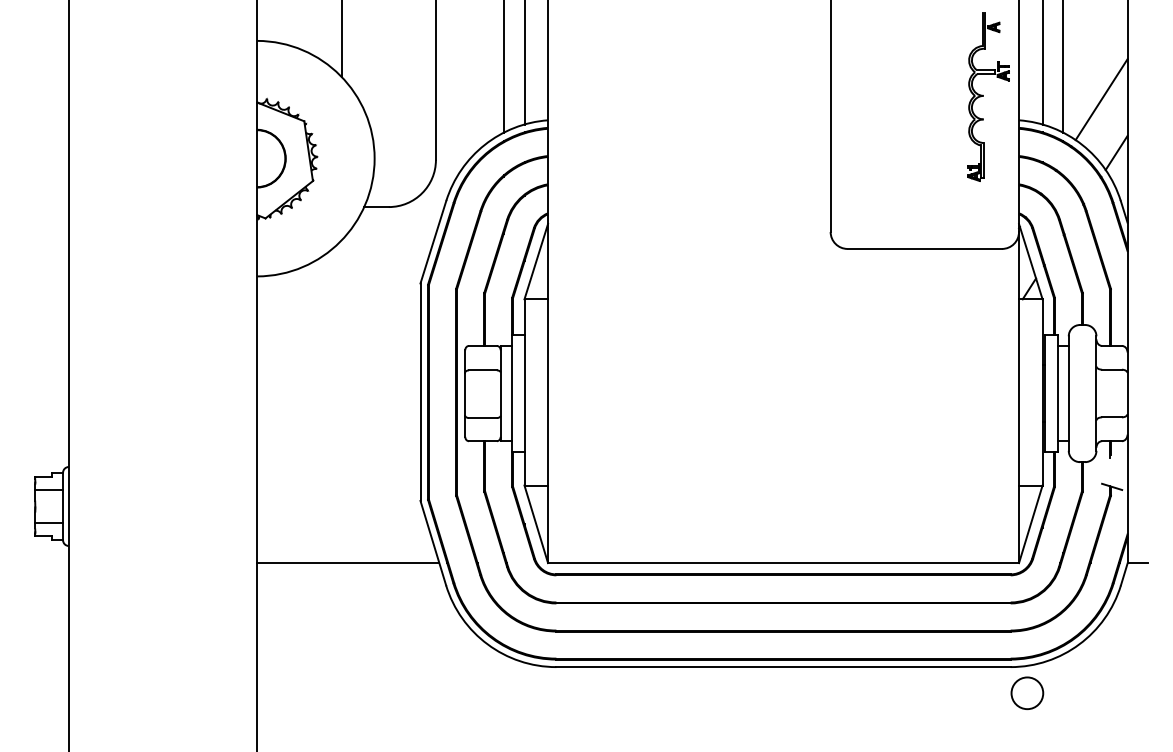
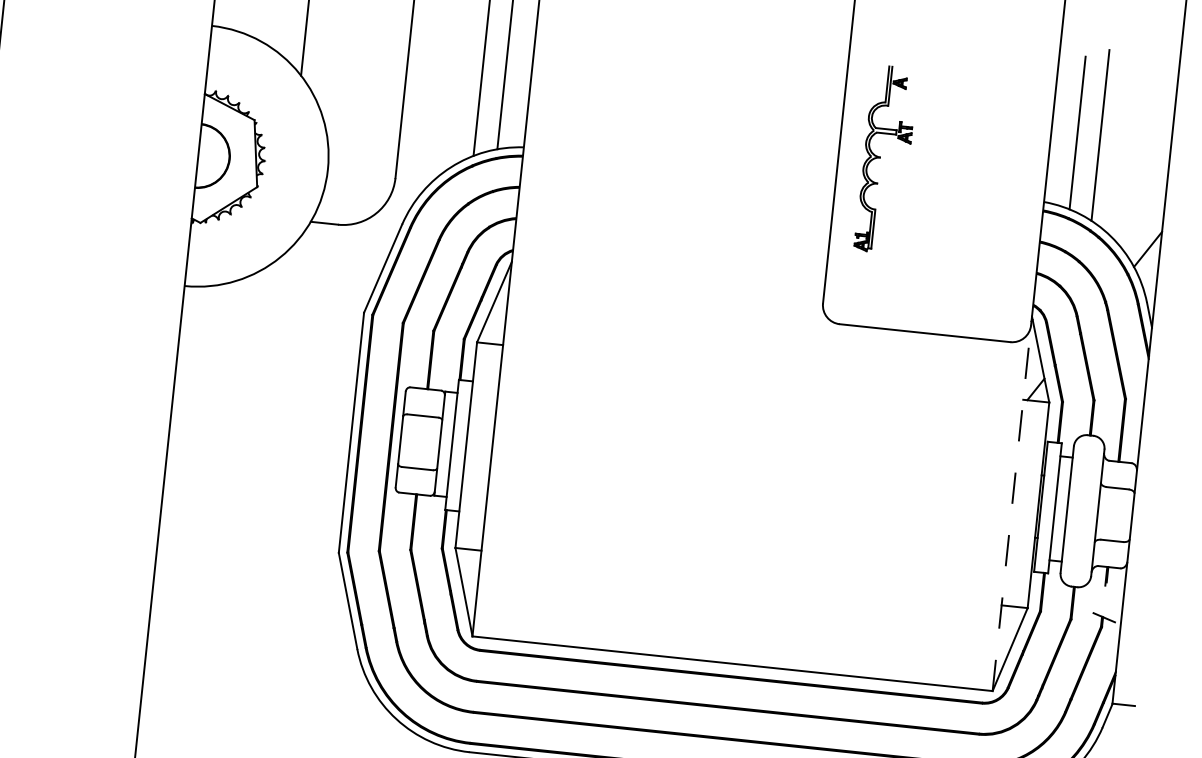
part: (988, 96) -> (886, 158), moved
line: (1101, 99) -> (1137, 188), removed
line: (1019, 397) -> (1012, 508), solid -> dashed
line: (348, 563) -> (252, 613), removed

